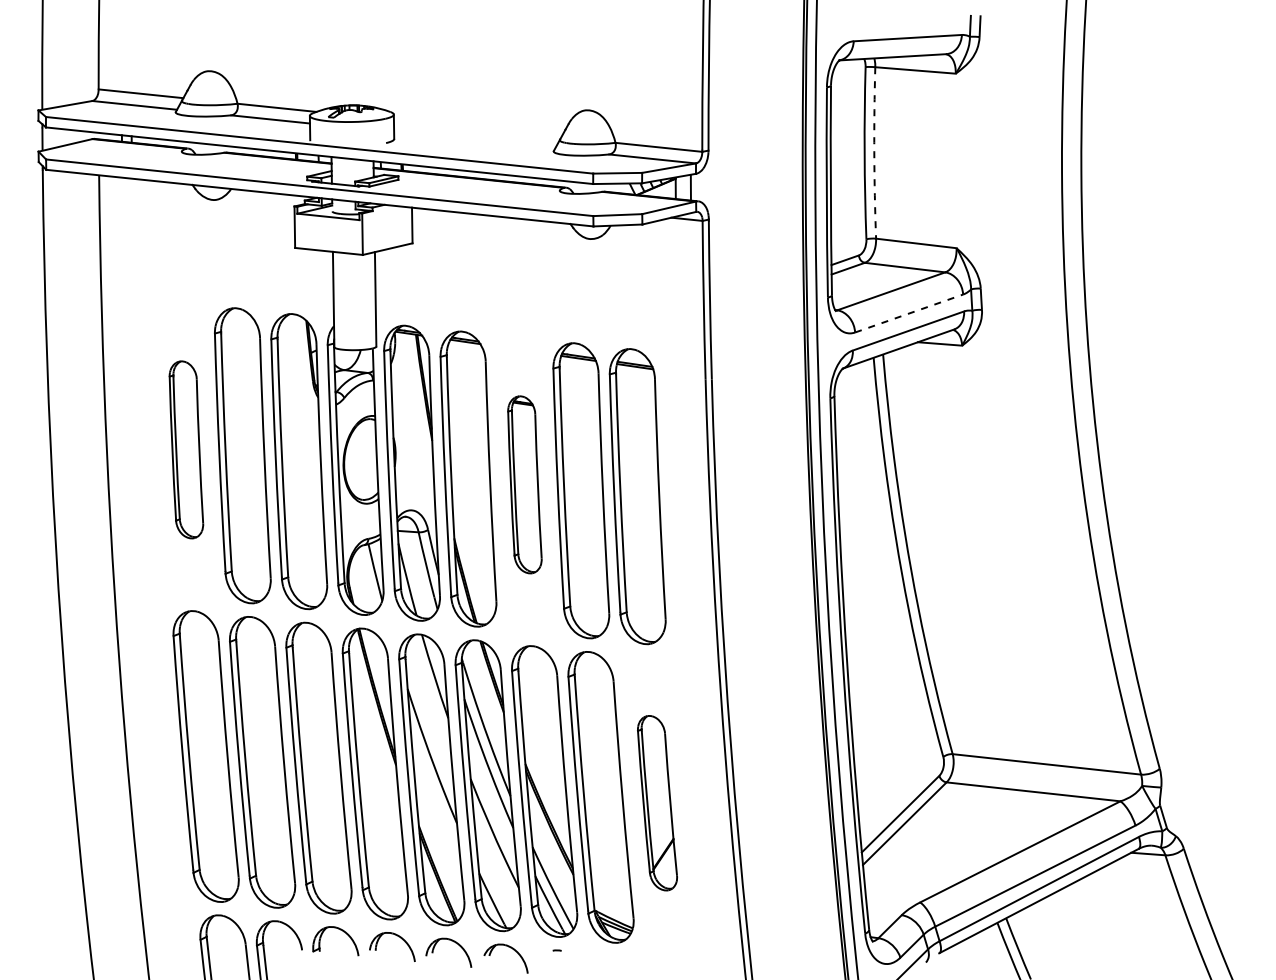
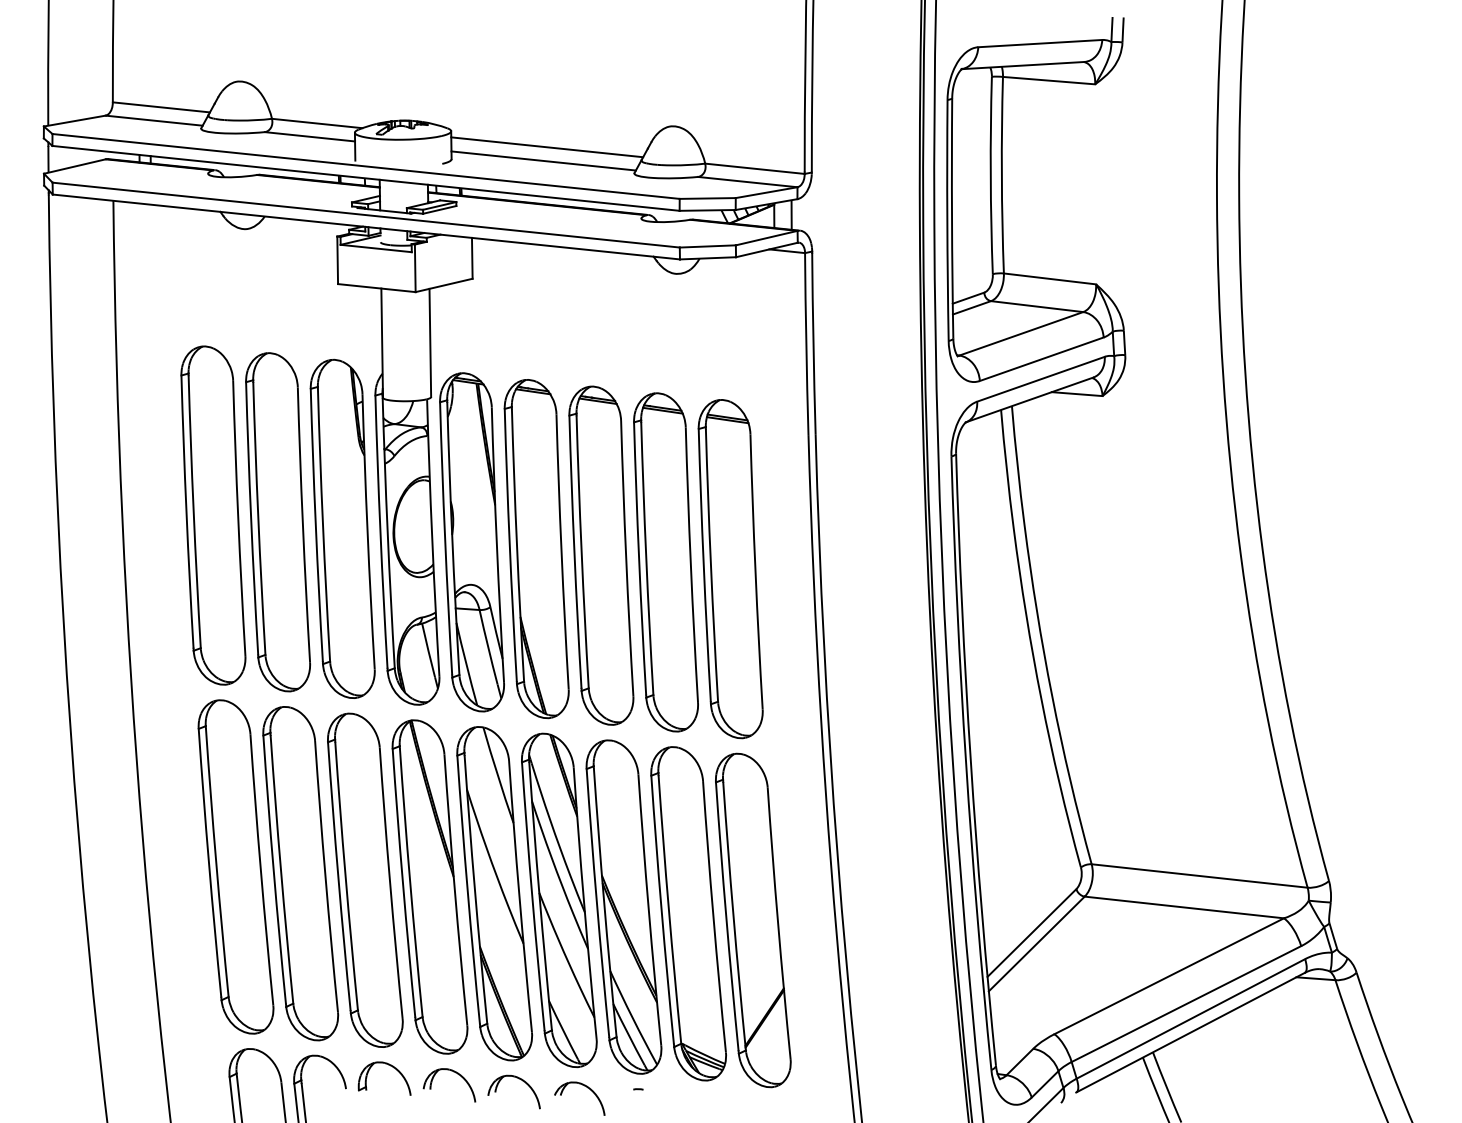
line: (477, 128) -> (547, 147), added
line: (474, 140) -> (543, 160), added
arc: (874, 153) -> (1001, 175), dashed -> solid
line: (908, 313) -> (1041, 359), dashed -> solid
part: (186, 449) -> (213, 515), size x1.67
part: (525, 484) -> (601, 555), size x1.67
part: (657, 803) -> (753, 920), size x1.67

